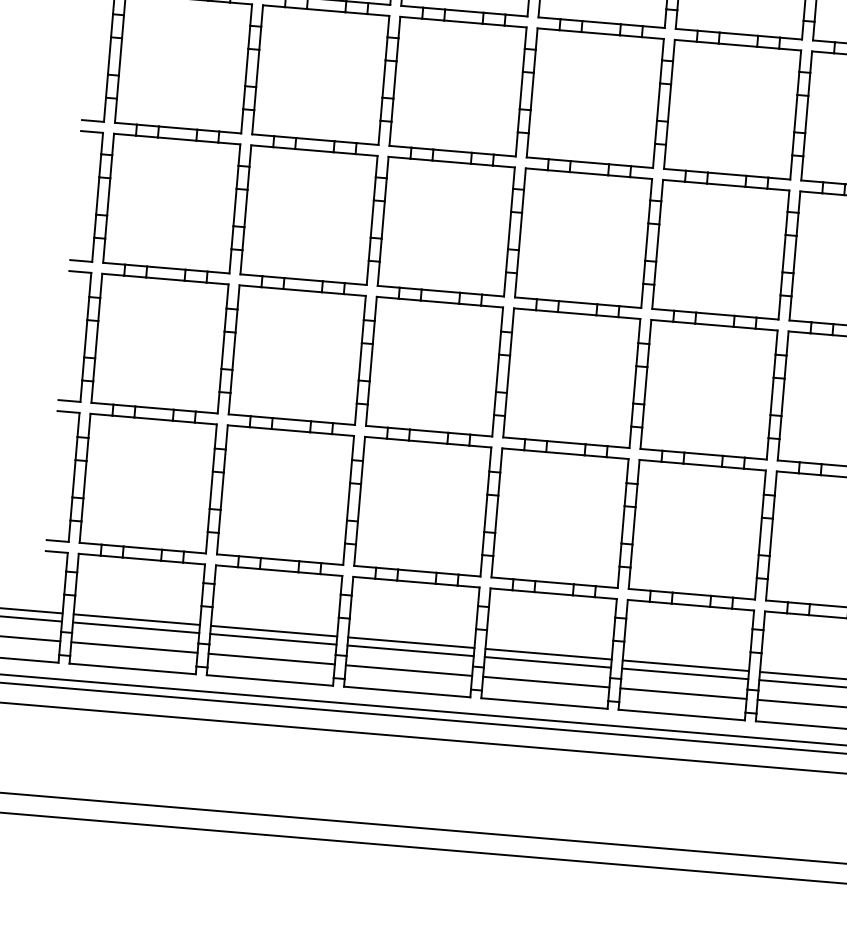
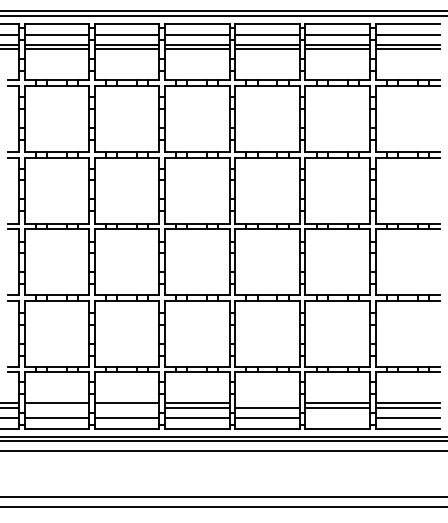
line: (135, 627) -> (56, 407), removed
line: (272, 639) -> (126, 407), removed
line: (548, 654) -> (267, 403), removed
line: (683, 693) -> (337, 417), removed

